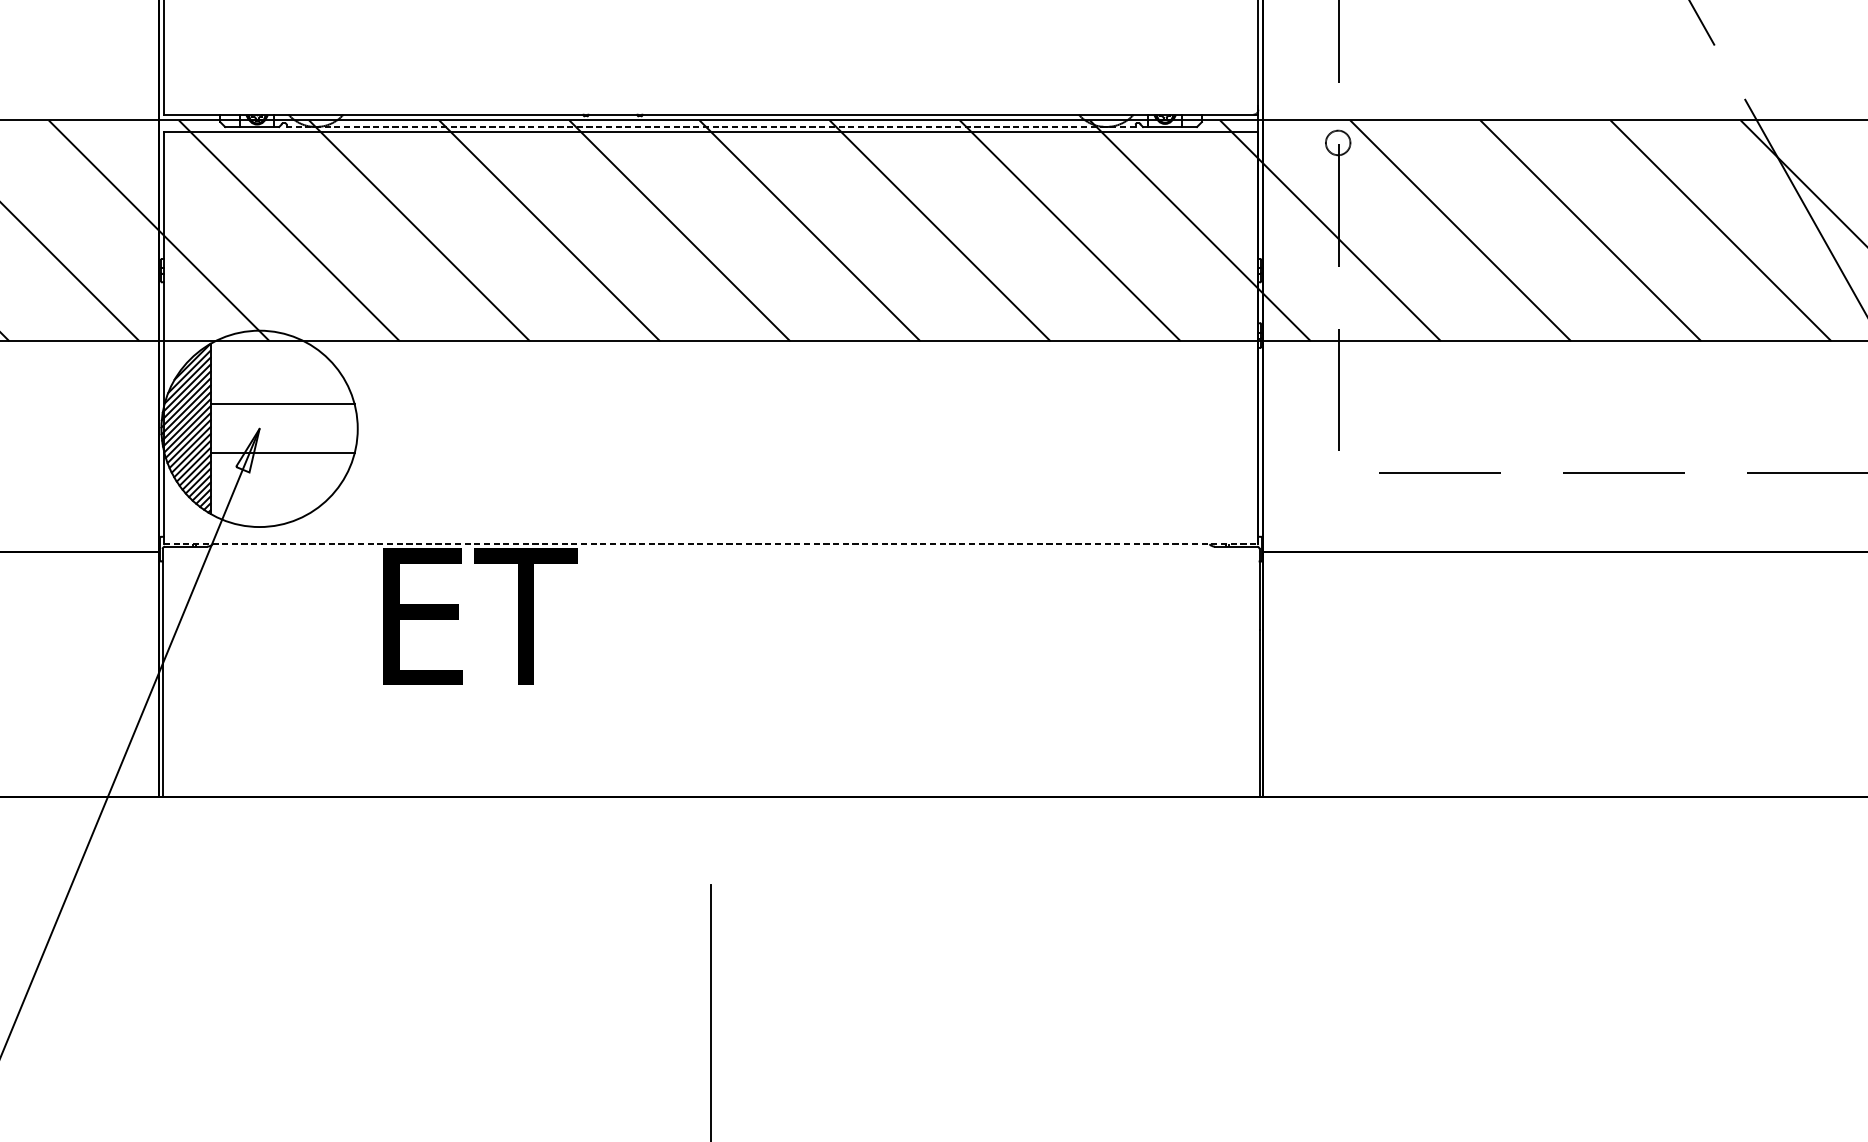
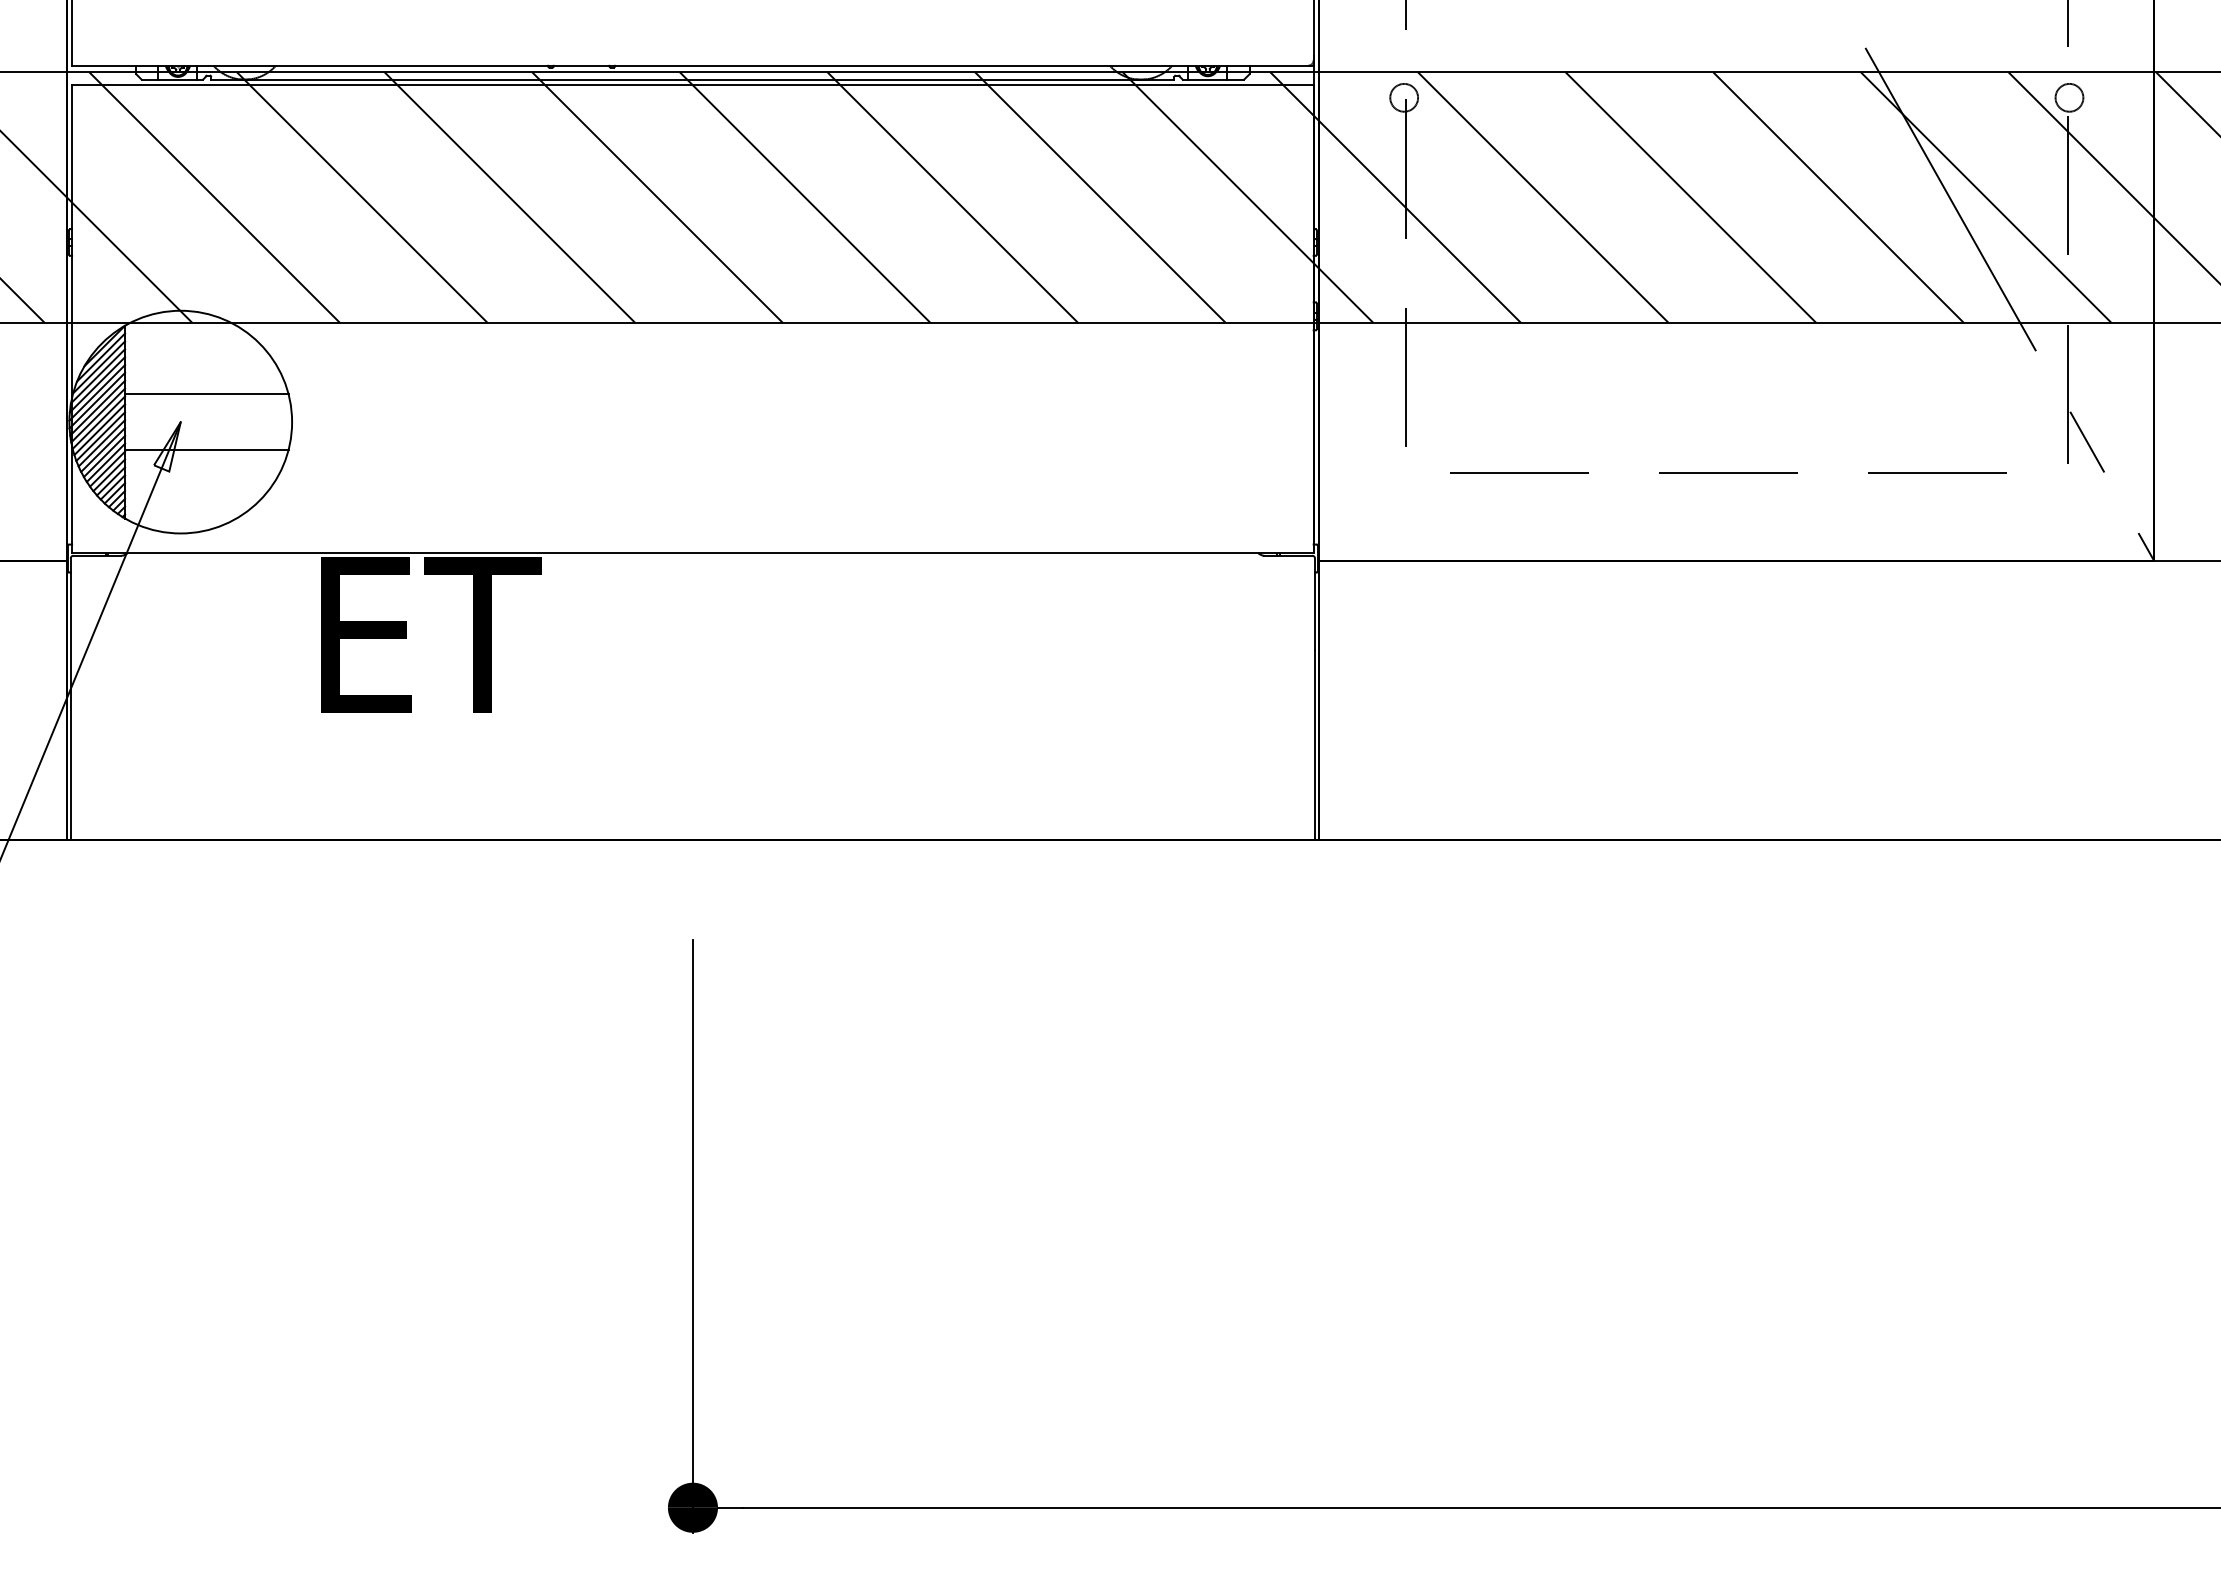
line: (710, 126) -> (692, 79), dashed -> solid
line: (710, 543) -> (692, 552), dashed -> solid

